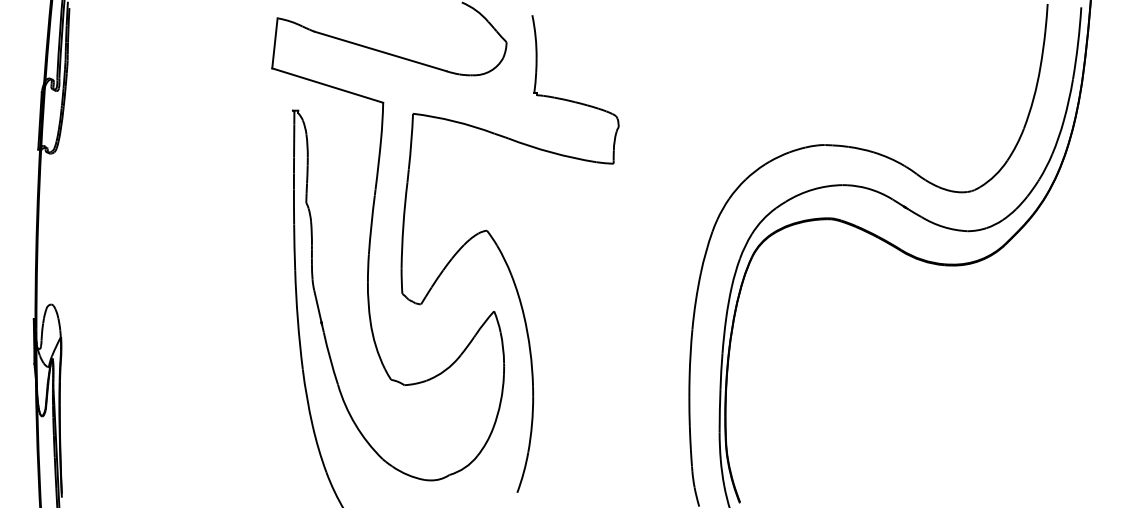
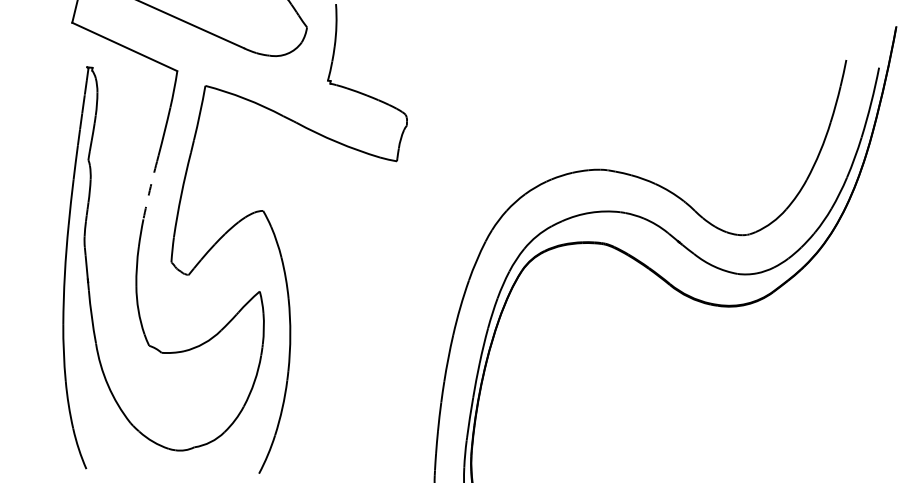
arc: (371, 225) -> (149, 190), solid -> dashed

